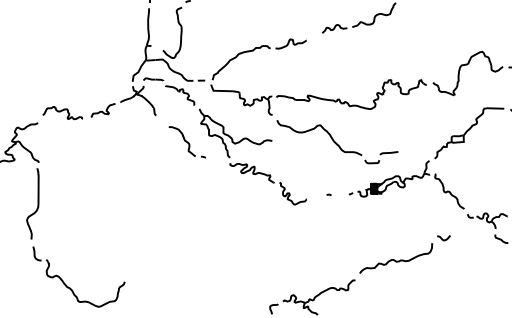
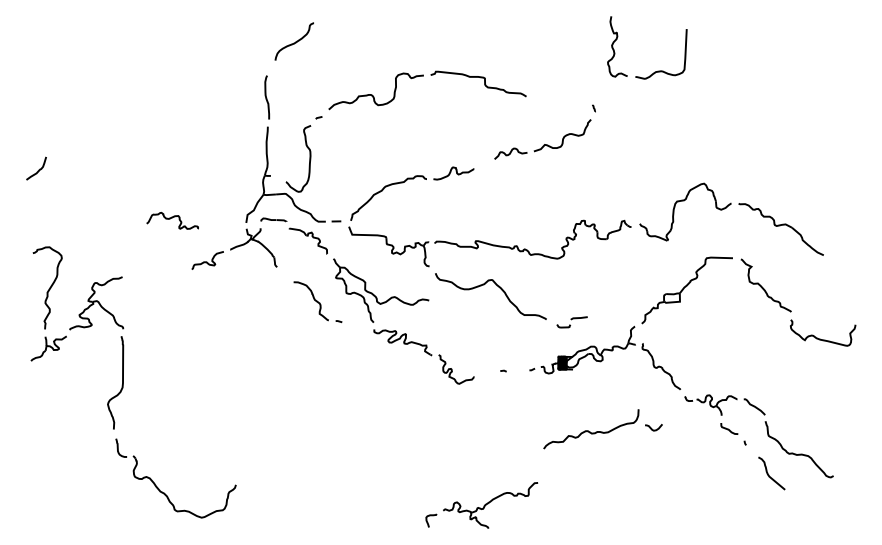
curve: (62, 111) -> (172, 218), moved
part: (381, 157) -> (572, 322), size x0.7
curve: (395, 260) -> (590, 431), moved

